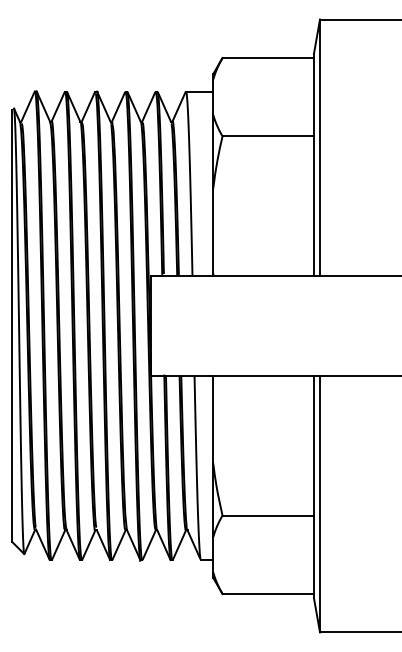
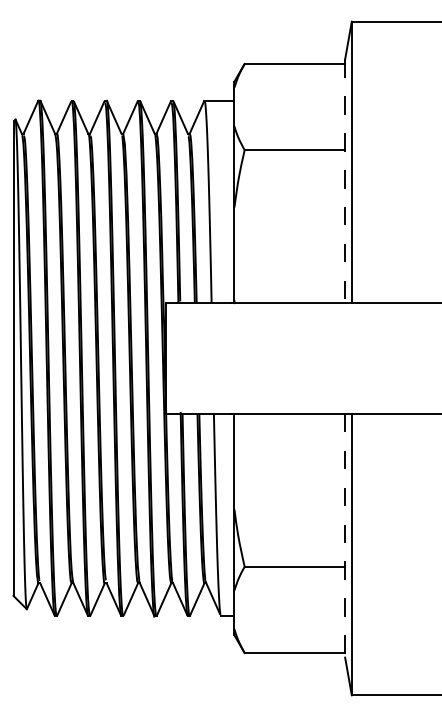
line: (313, 164) -> (344, 180), solid -> dashed
line: (313, 487) -> (344, 536), solid -> dashed

